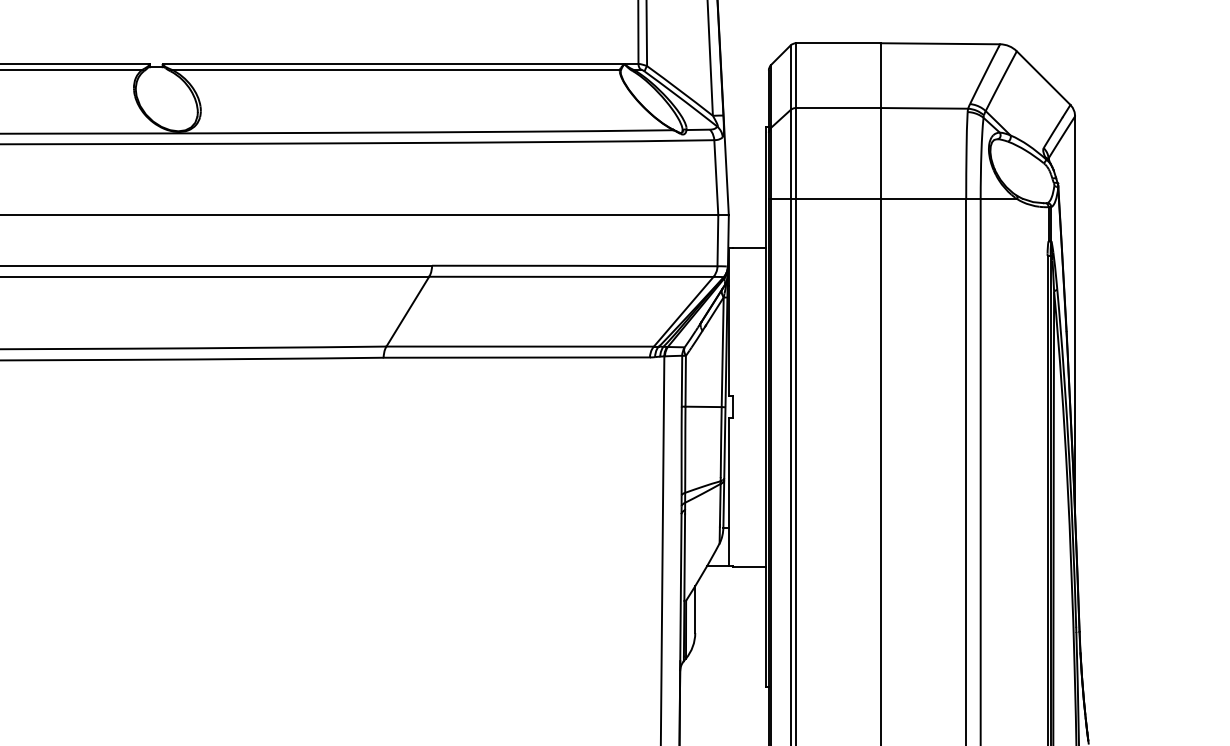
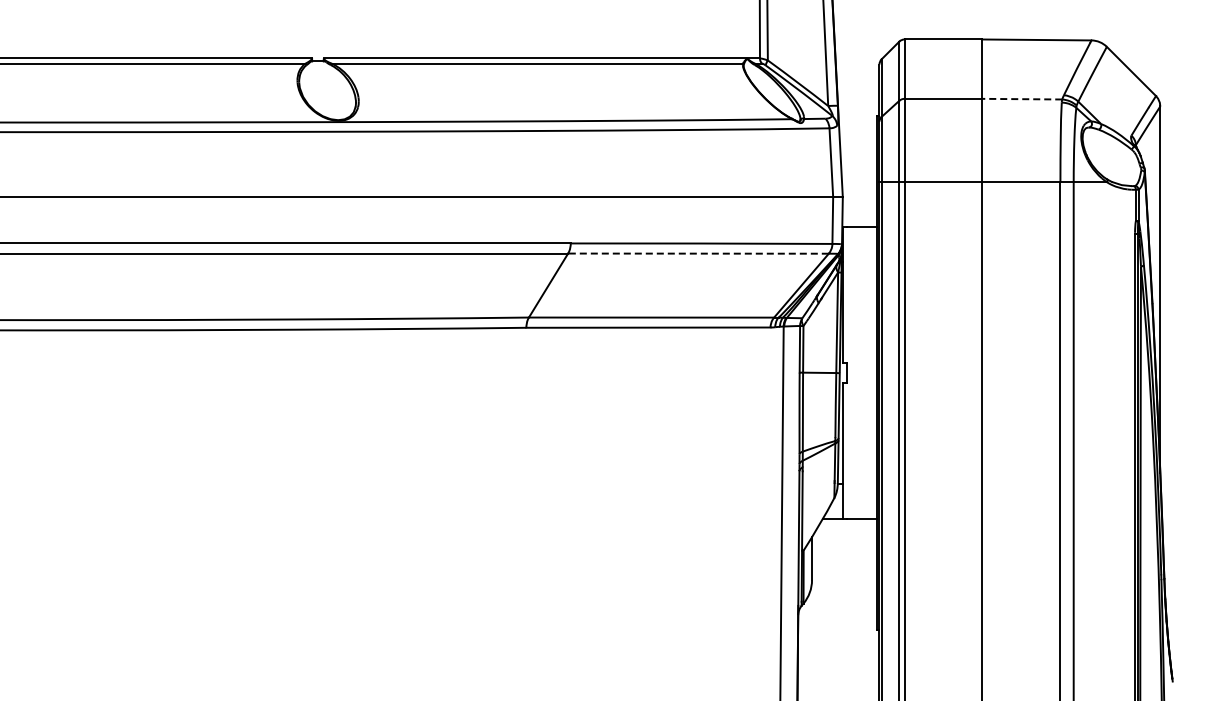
line: (923, 108) -> (1021, 99), solid -> dashed
line: (570, 276) -> (697, 253), solid -> dashed

